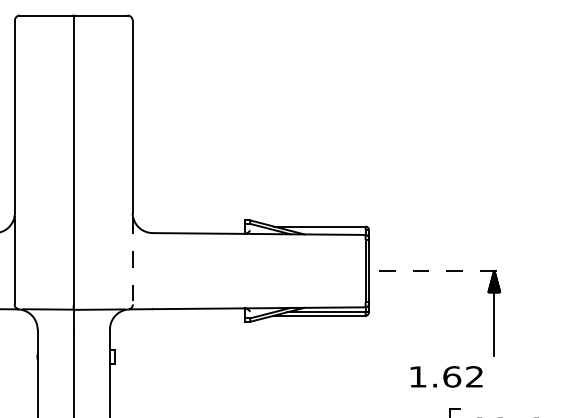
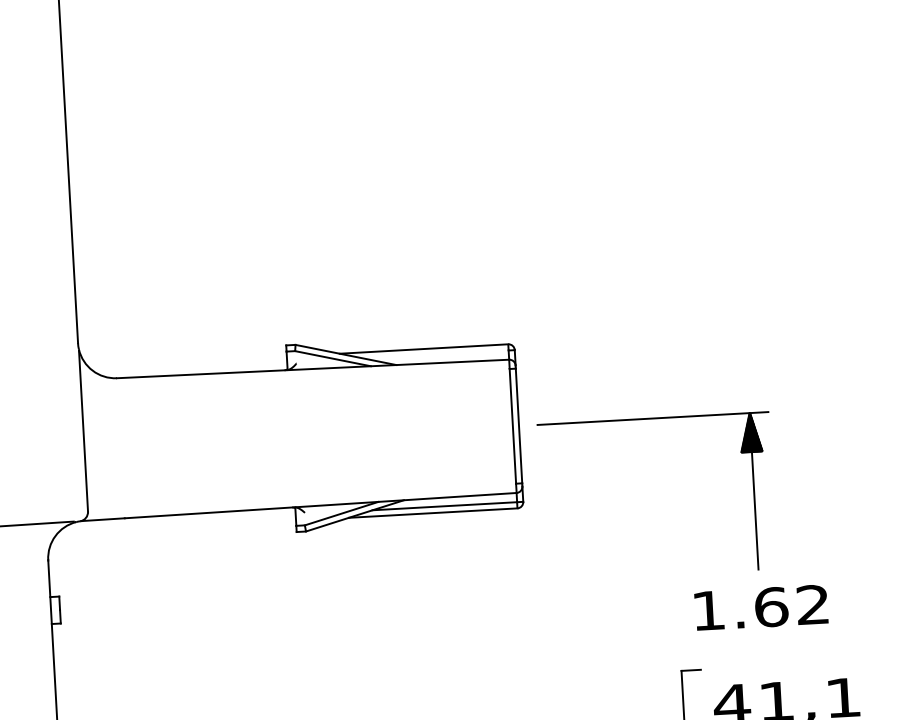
line: (132, 260) -> (82, 430), dashed -> solid
line: (441, 271) -> (652, 419), dashed -> solid
text: (446, 376) -> (761, 607), moved

